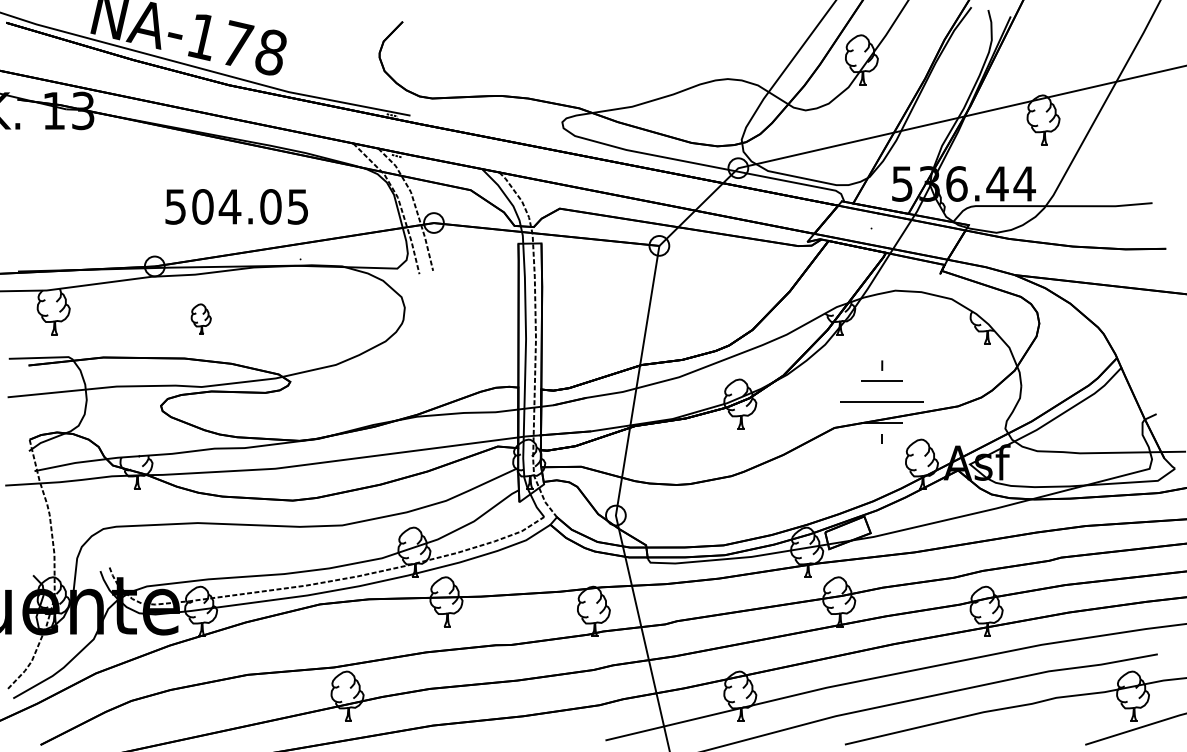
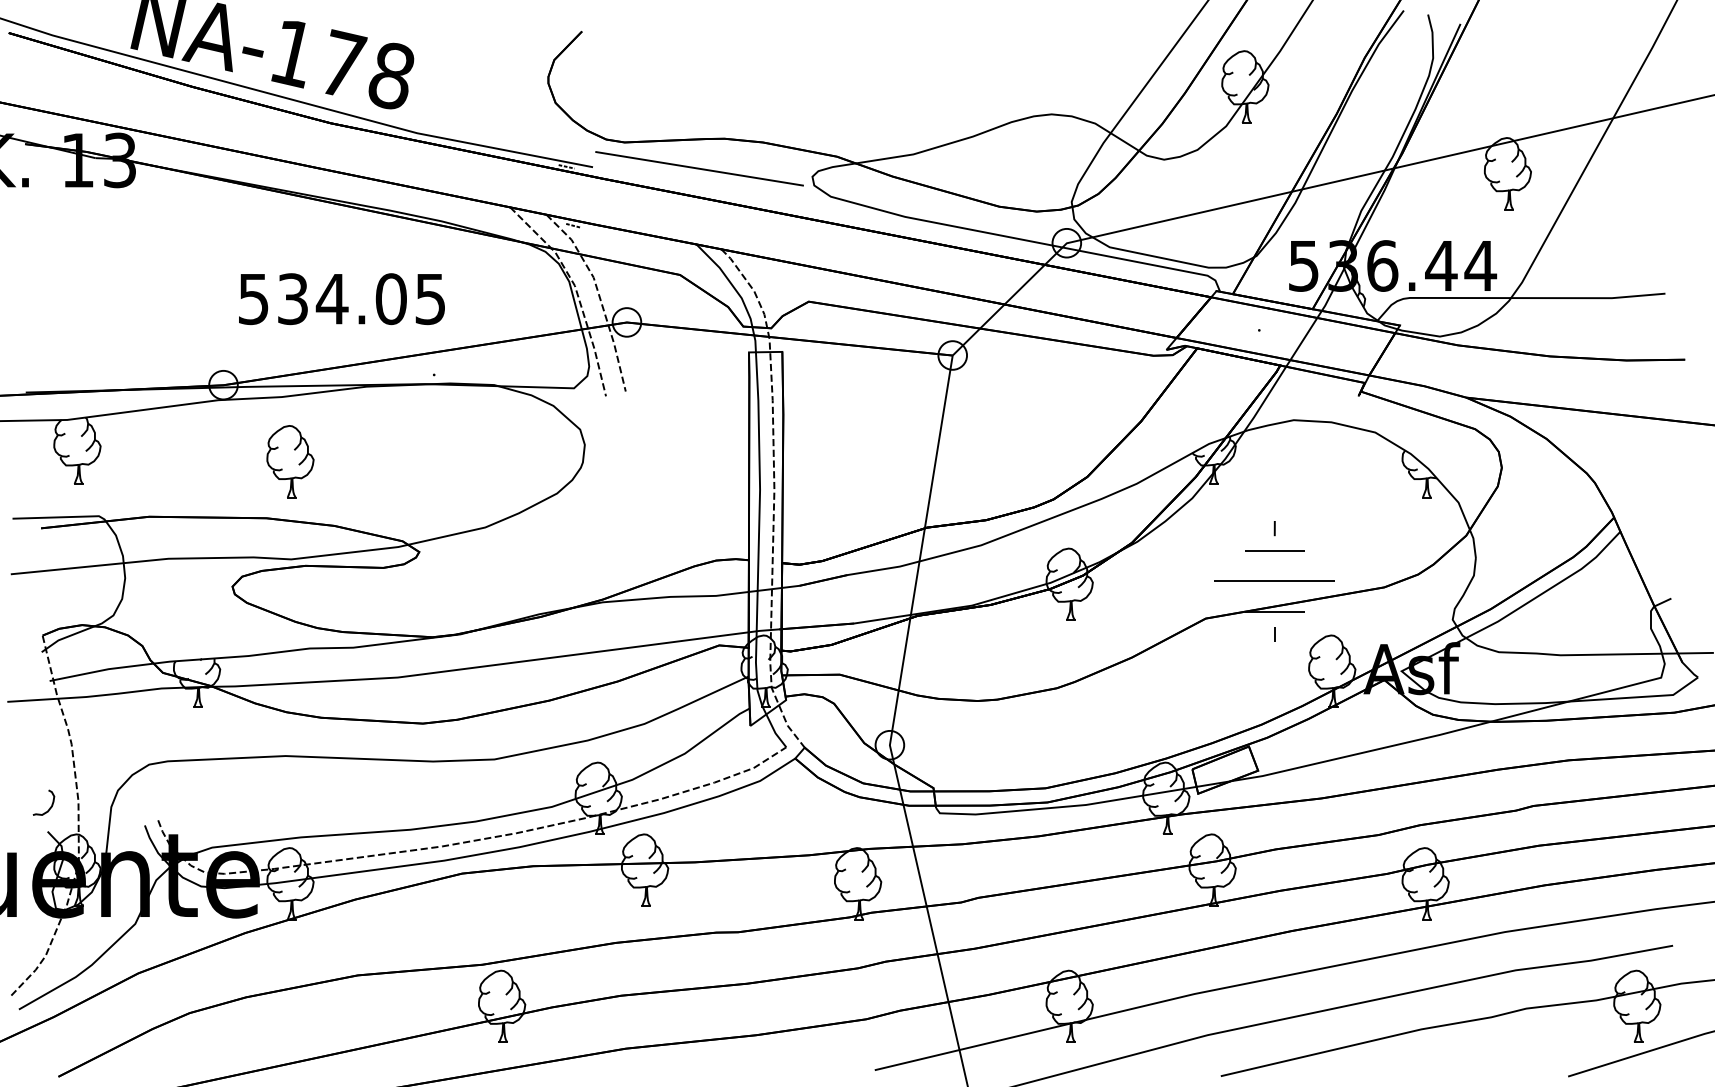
line: (483, 116) -> (698, 168), added
text: (202, 206) -> (292, 298), 504.05 -> 534.05
part: (201, 318) -> (290, 460), size x1.67
curve: (34, 558) -> (49, 807), added

